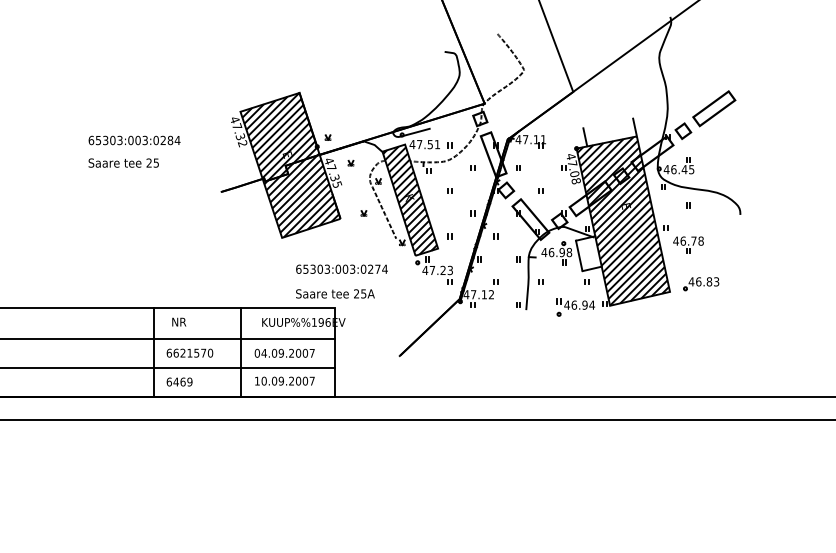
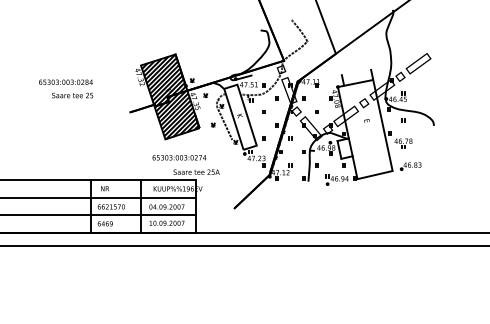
text: (133, 139) -> (65, 81), moved
hatch: (410, 200) -> (240, 117), removed
hatch: (623, 212) -> (365, 124), removed
text: (342, 268) -> (179, 157), moved

